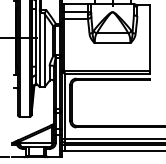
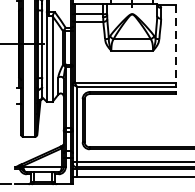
line: (150, 37) -> (176, 43), solid -> dashed

